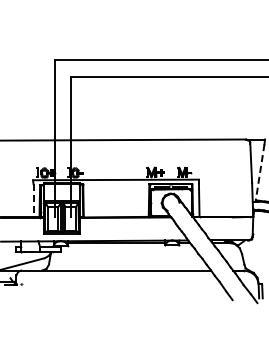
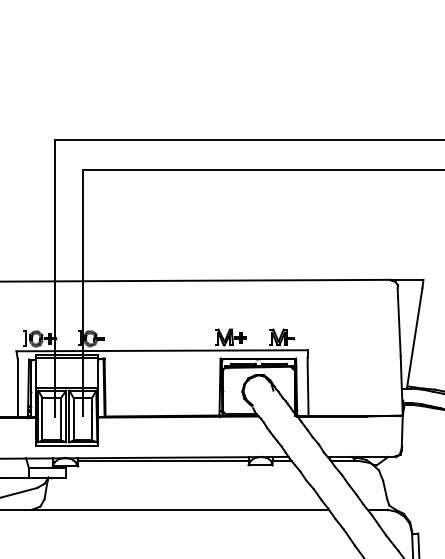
line: (260, 172) -> (415, 337), dashed -> solid
line: (33, 200) -> (17, 386), dashed -> solid

